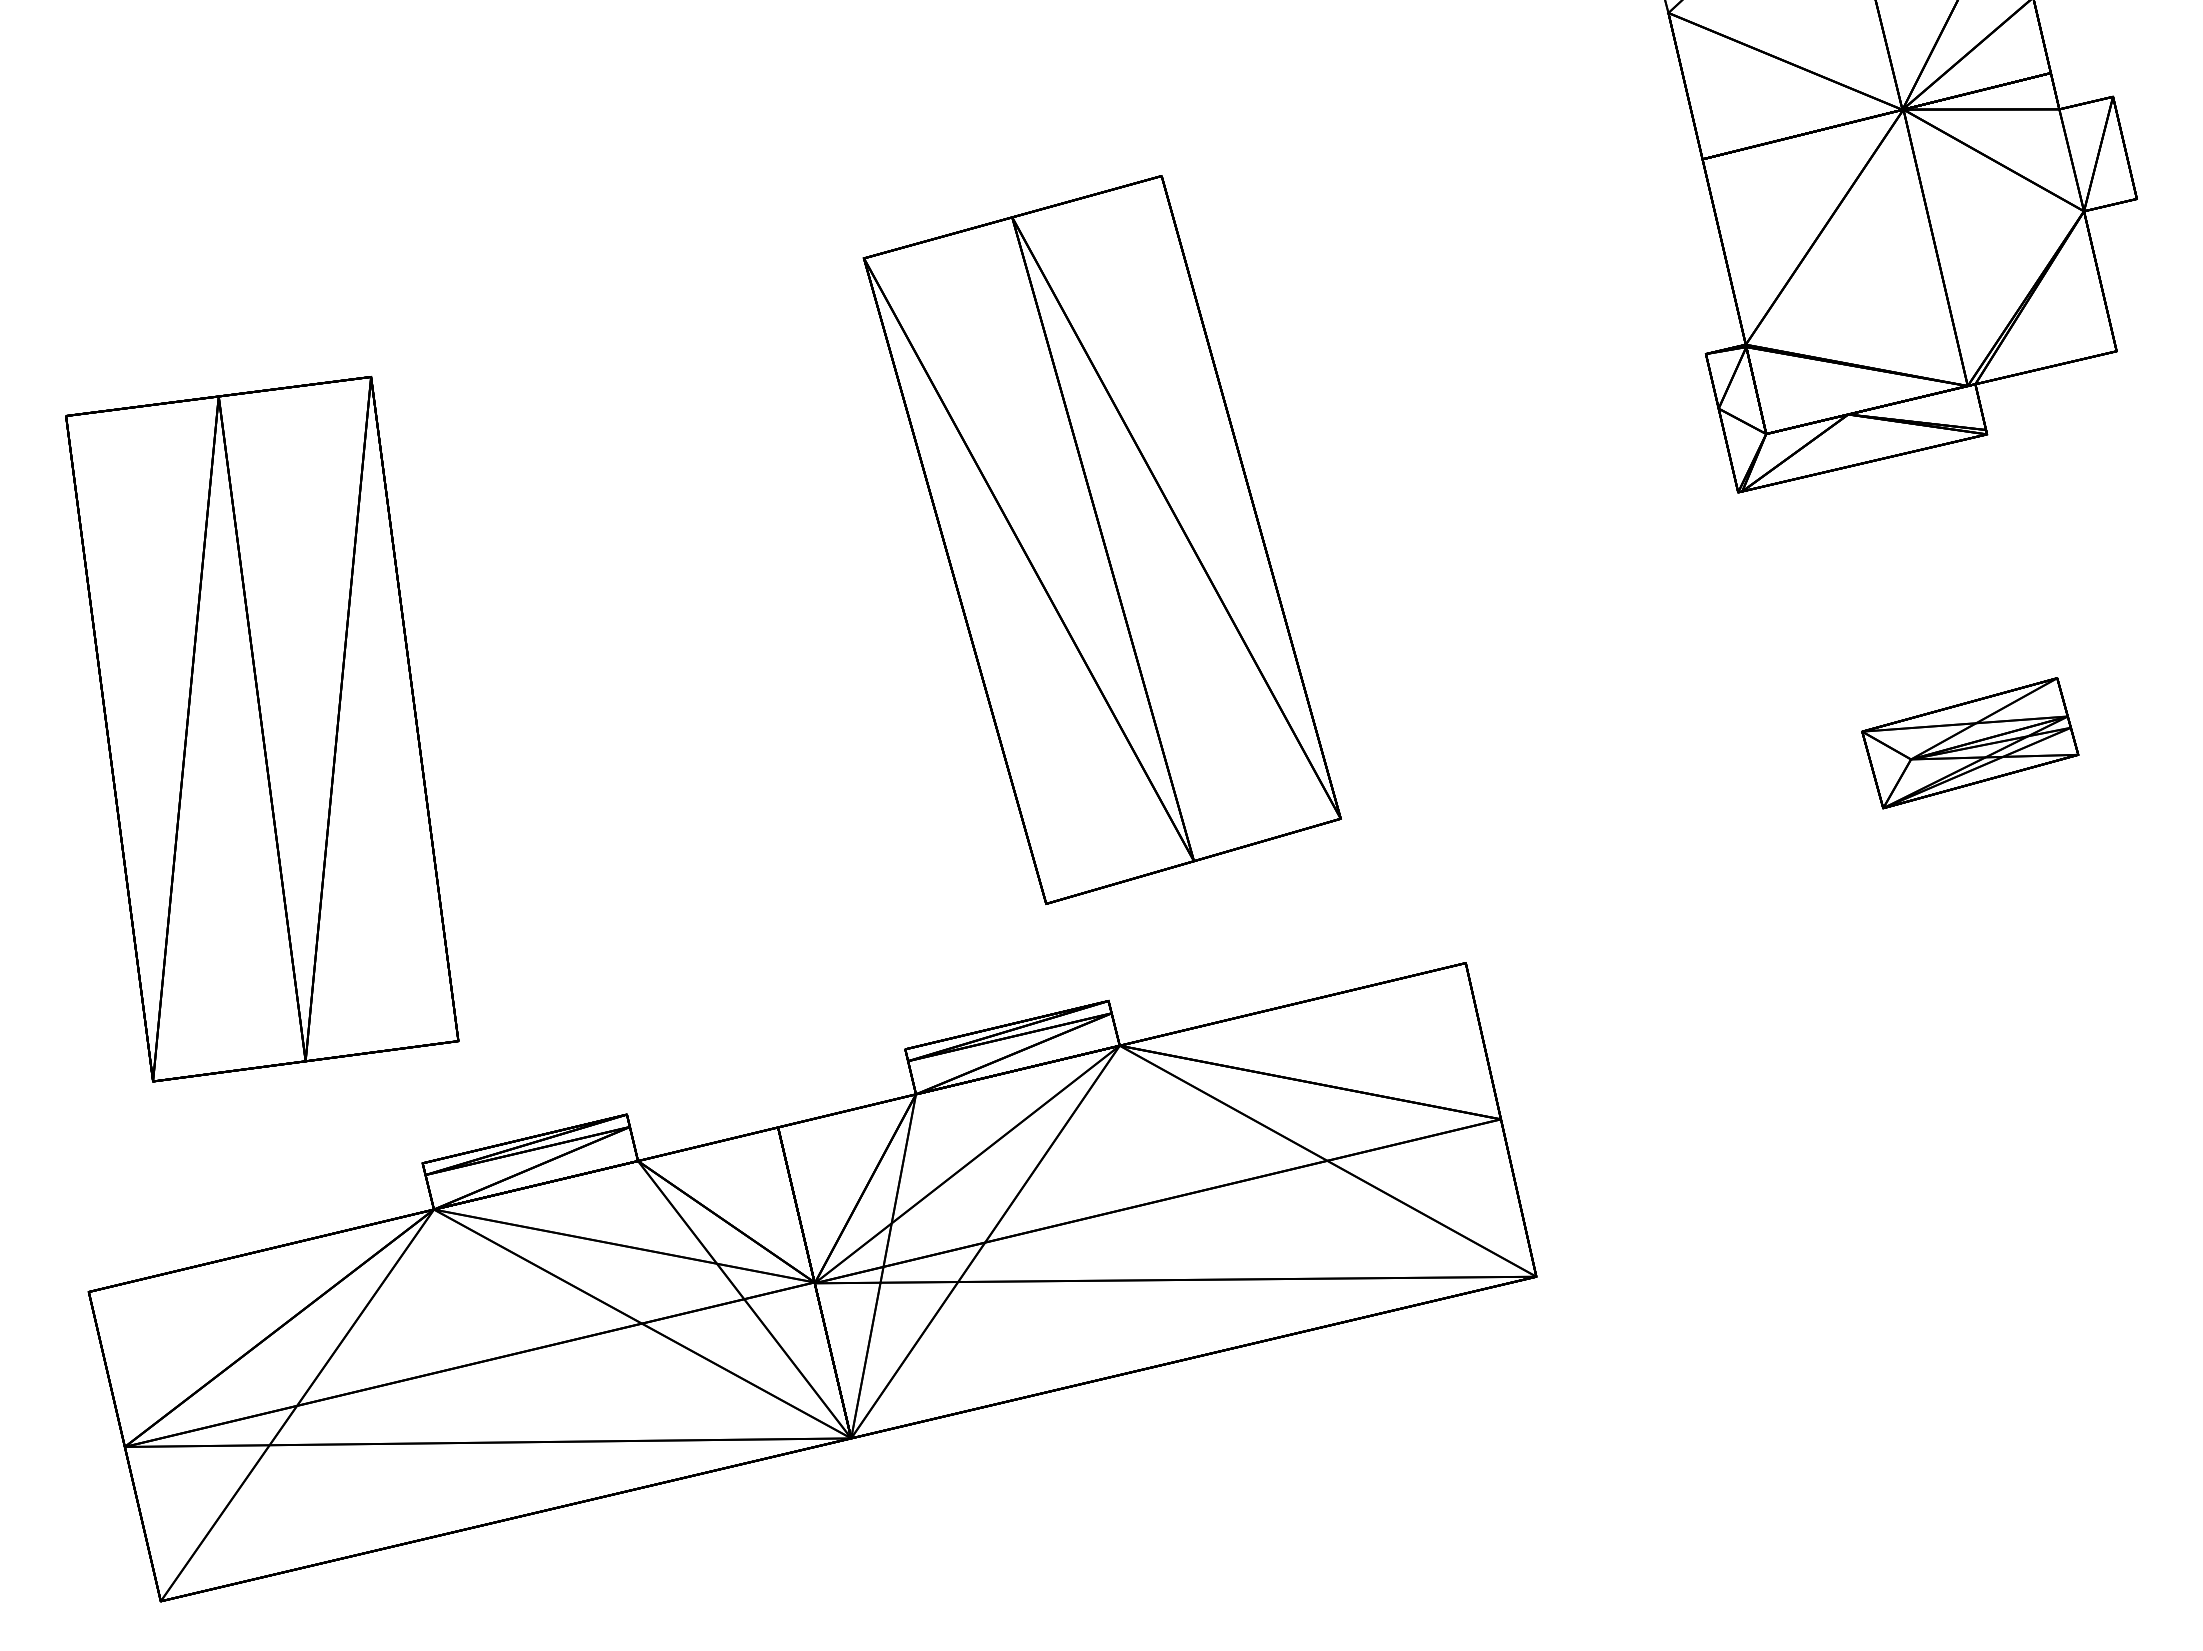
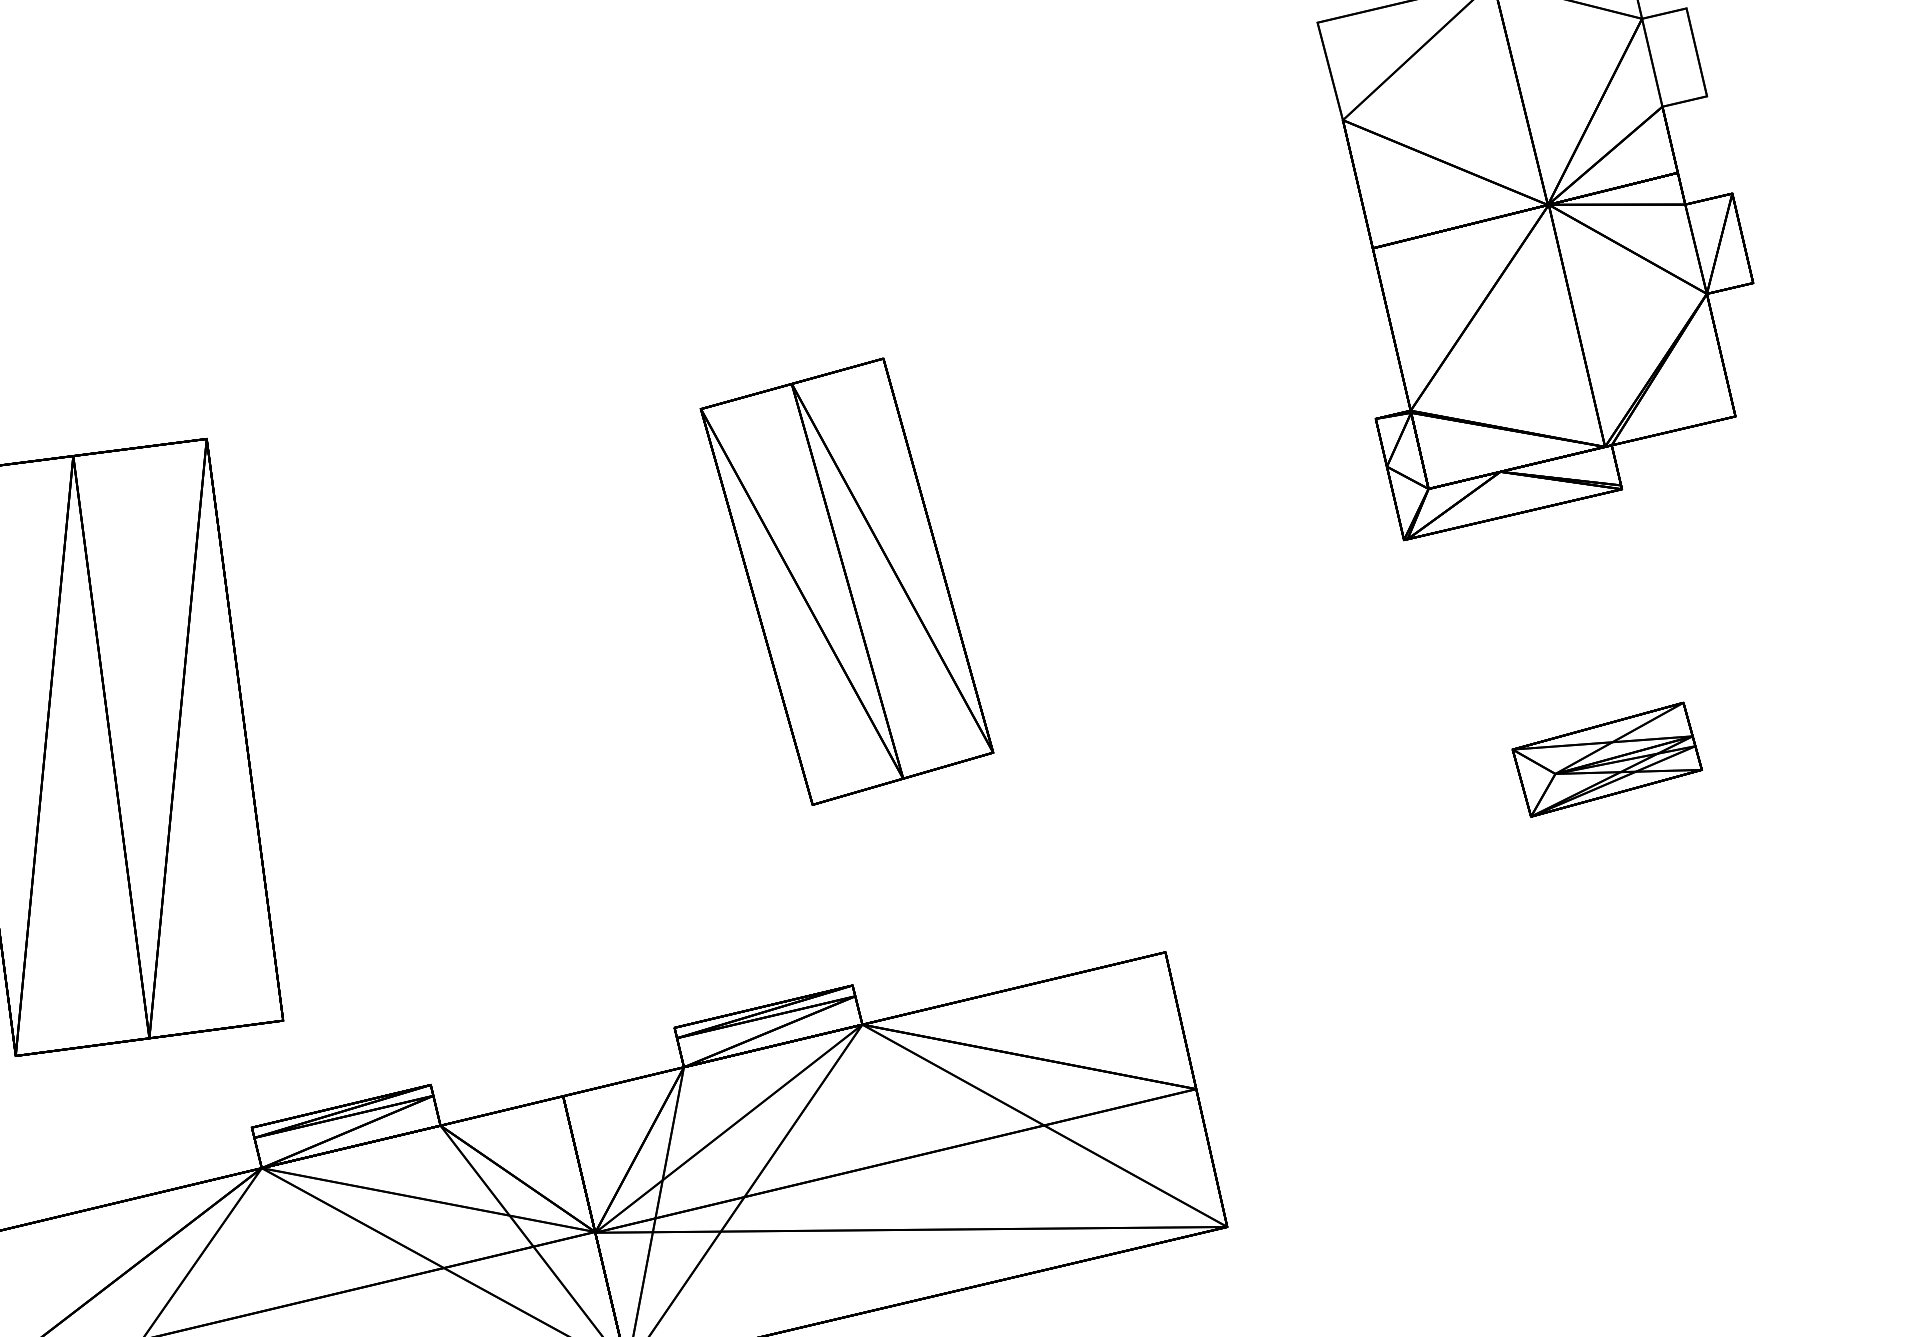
part: (1101, 539) -> (846, 581), size x0.7

